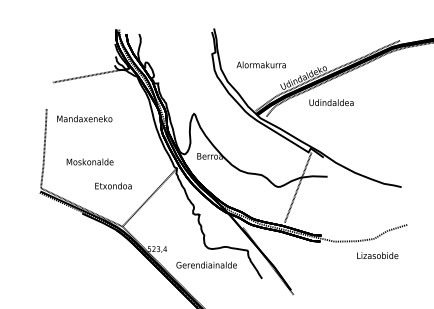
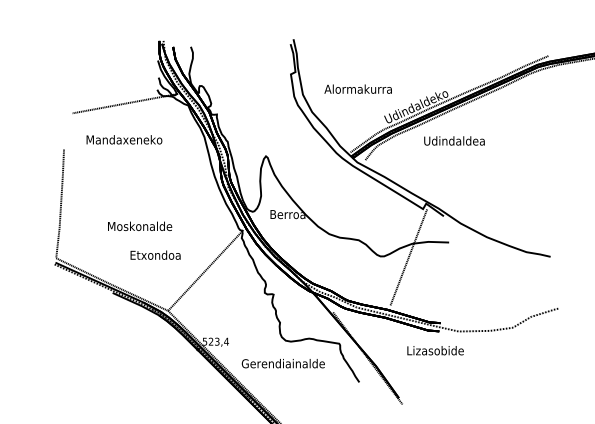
text: (84, 118) -> (124, 139), moved
text: (89, 161) -> (139, 225), moved
text: (377, 255) -> (435, 350), moved

